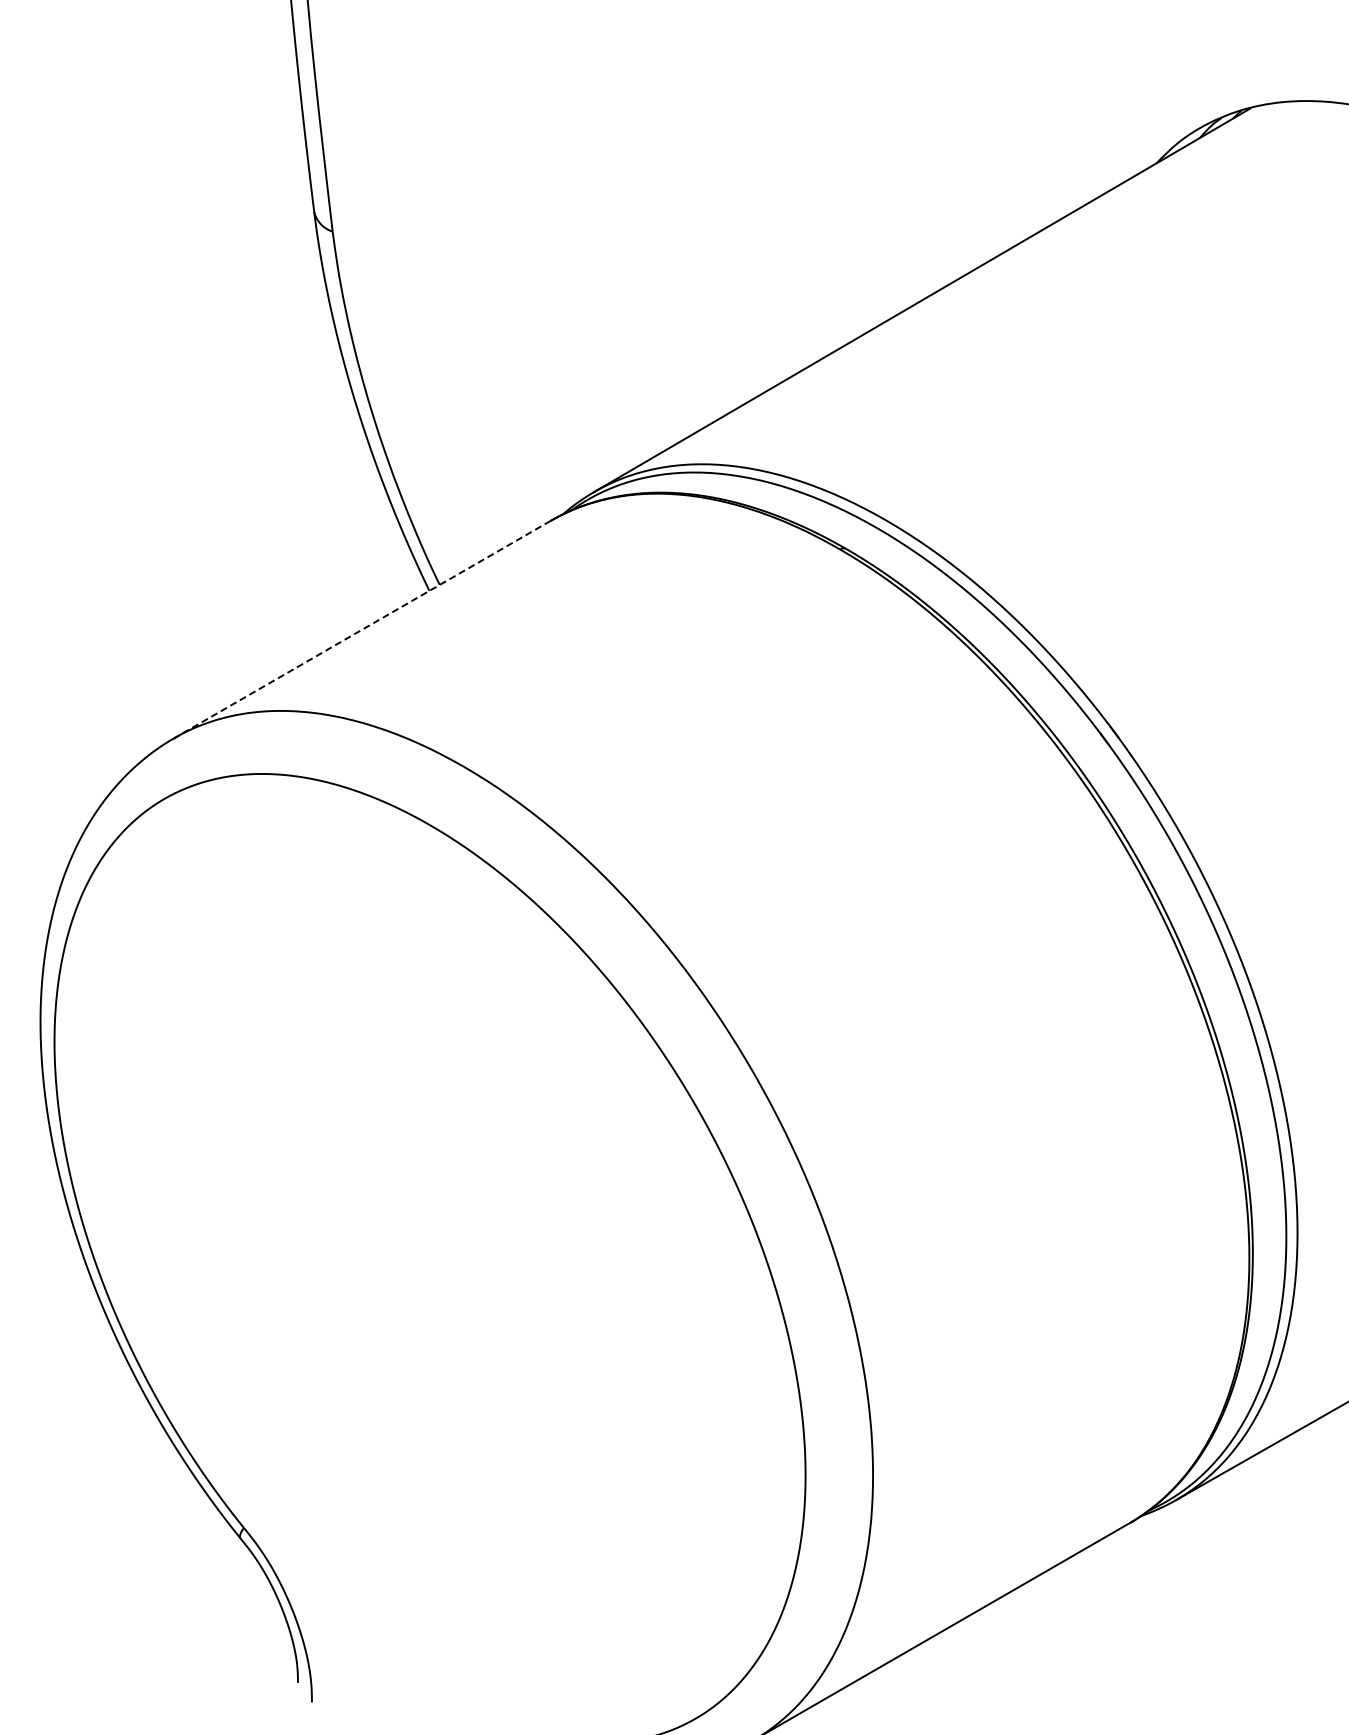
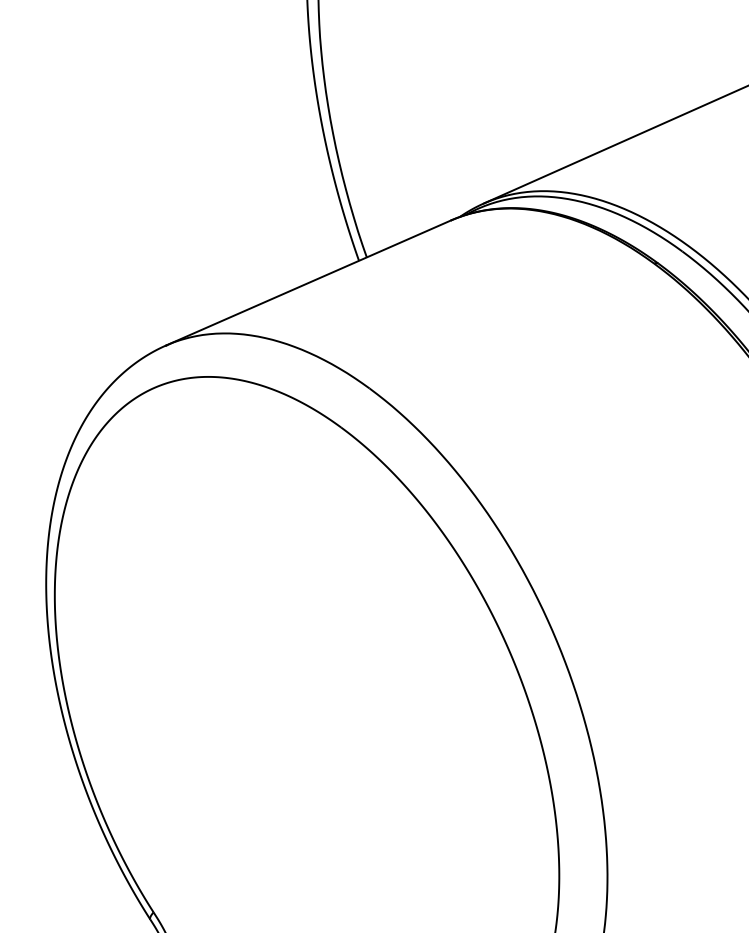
line: (362, 629) -> (308, 283), dashed -> solid

